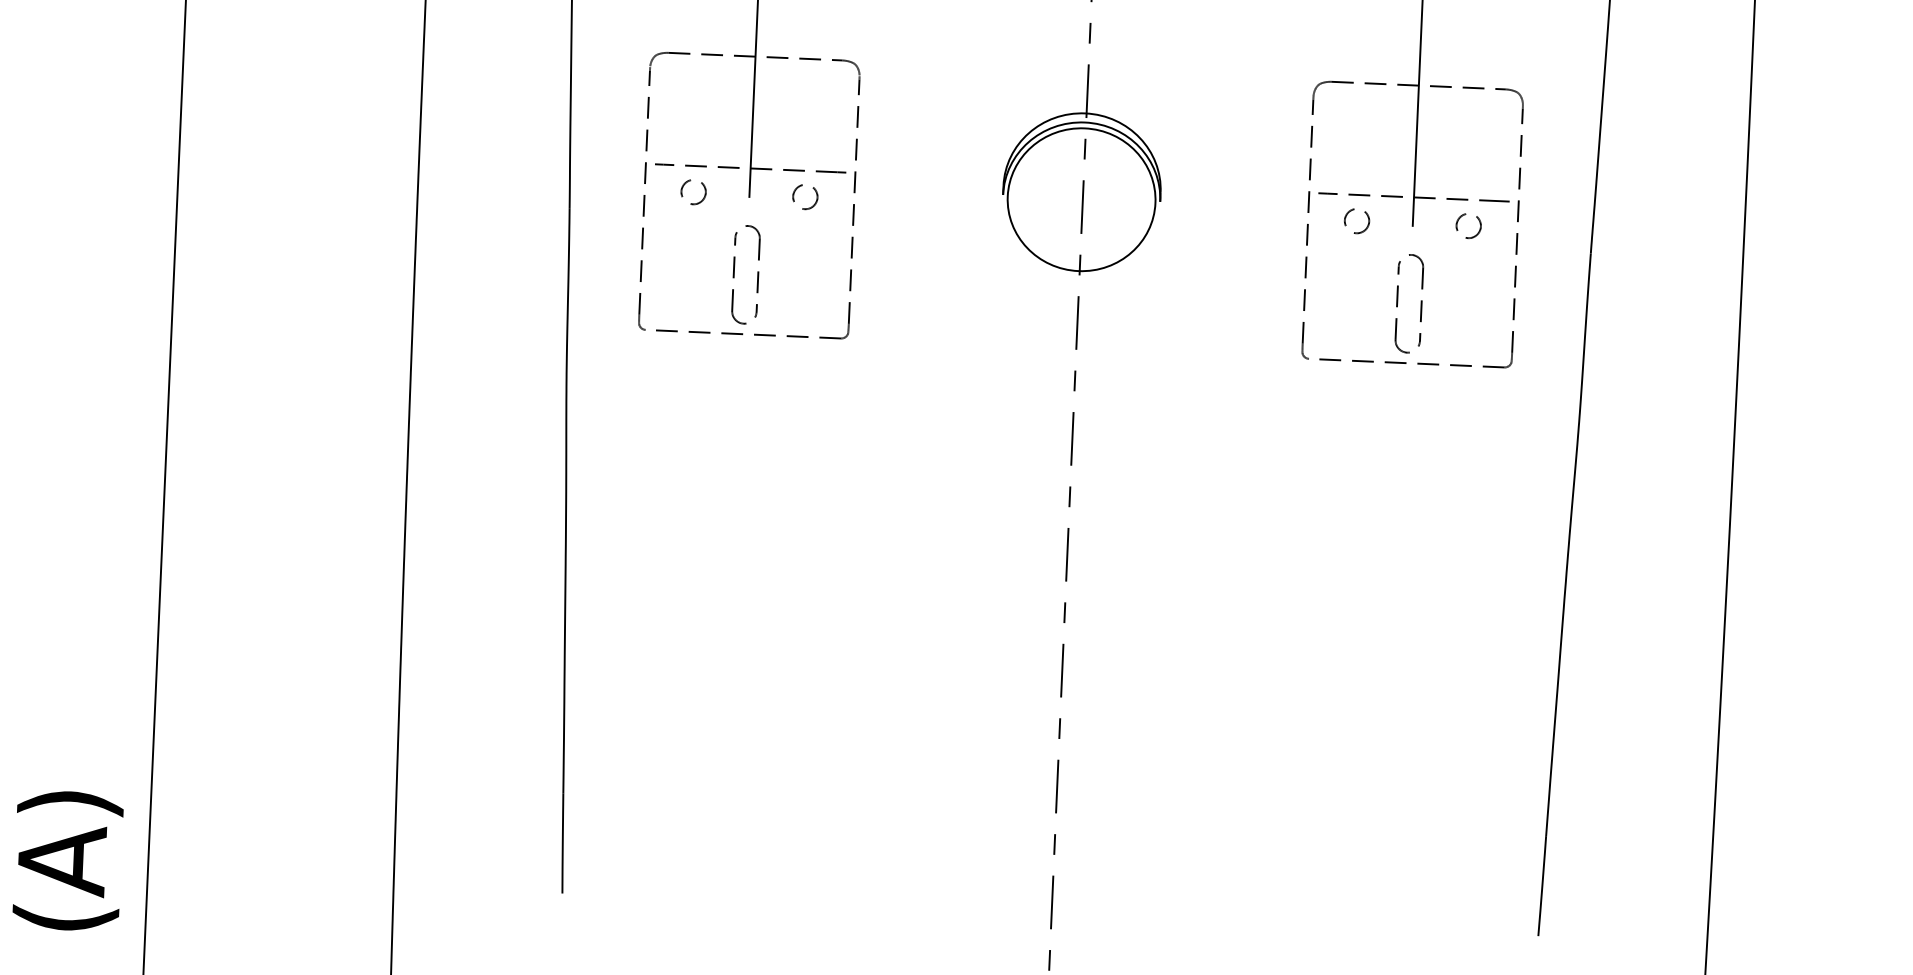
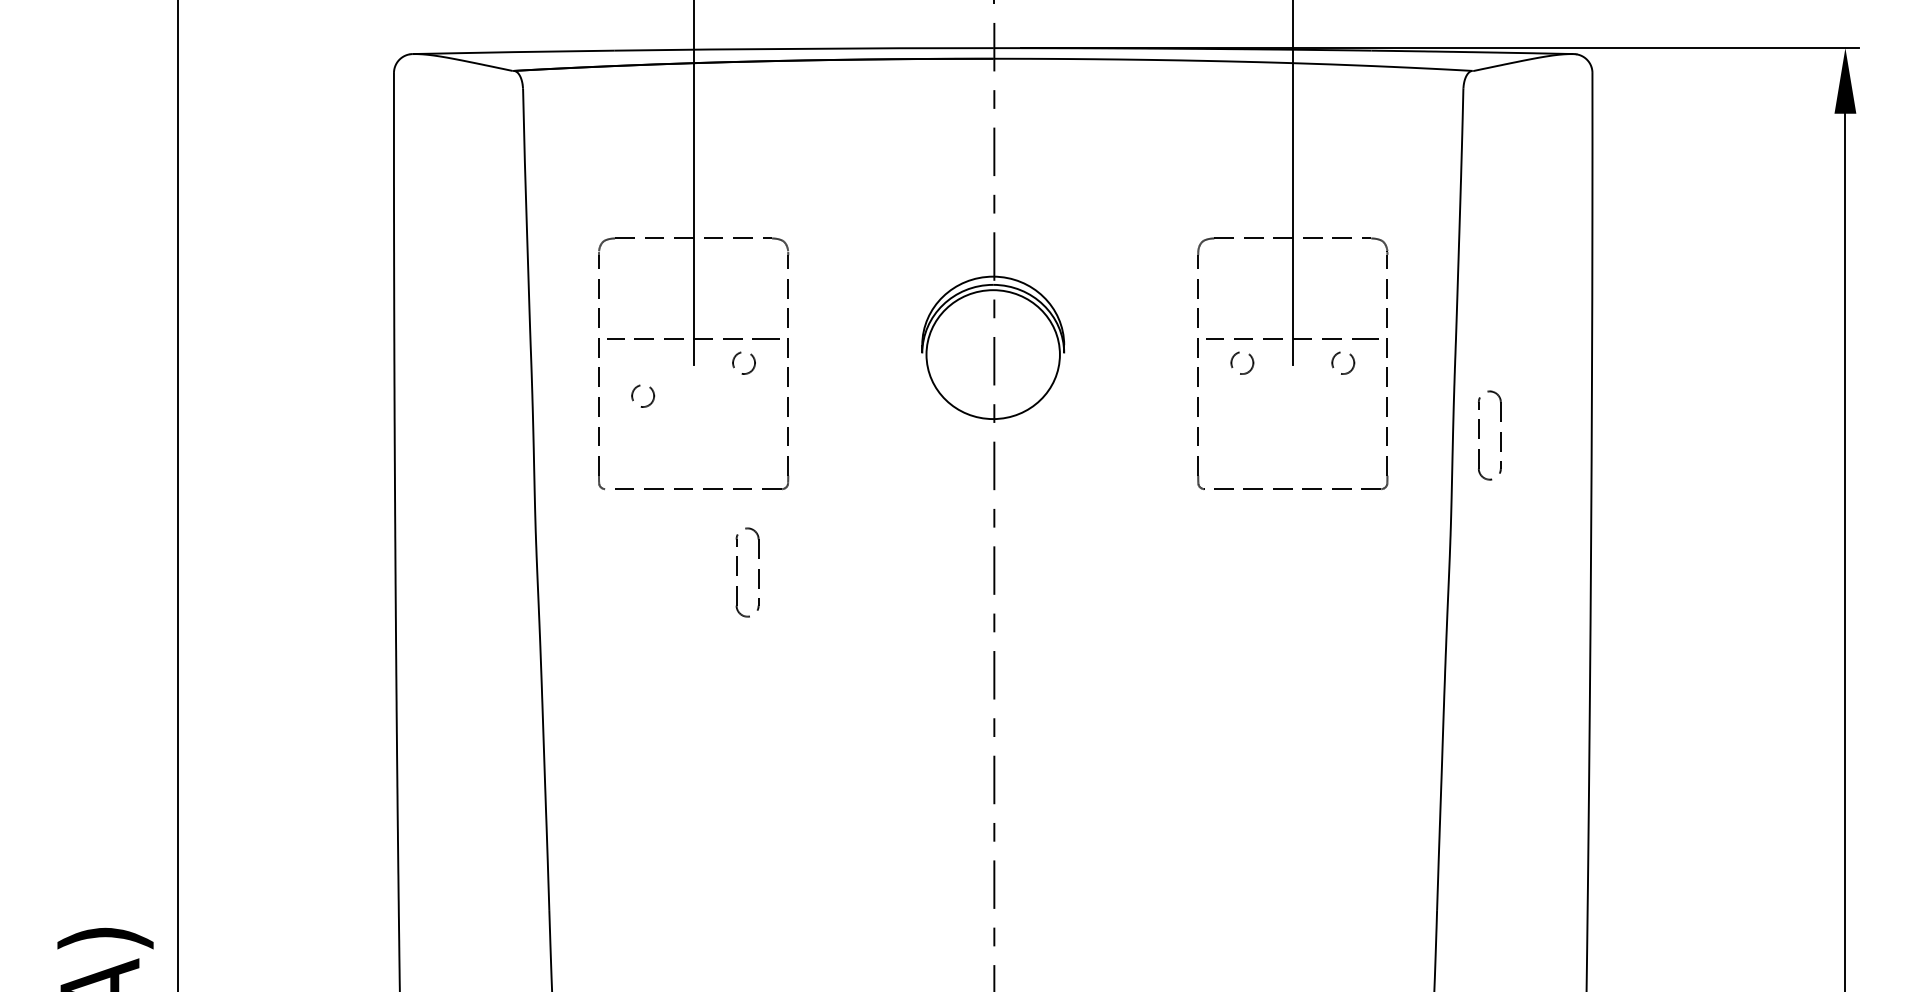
part: (701, 184) -> (649, 388), moved
part: (734, 274) -> (737, 572), moved
part: (1397, 303) -> (1479, 435), moved

